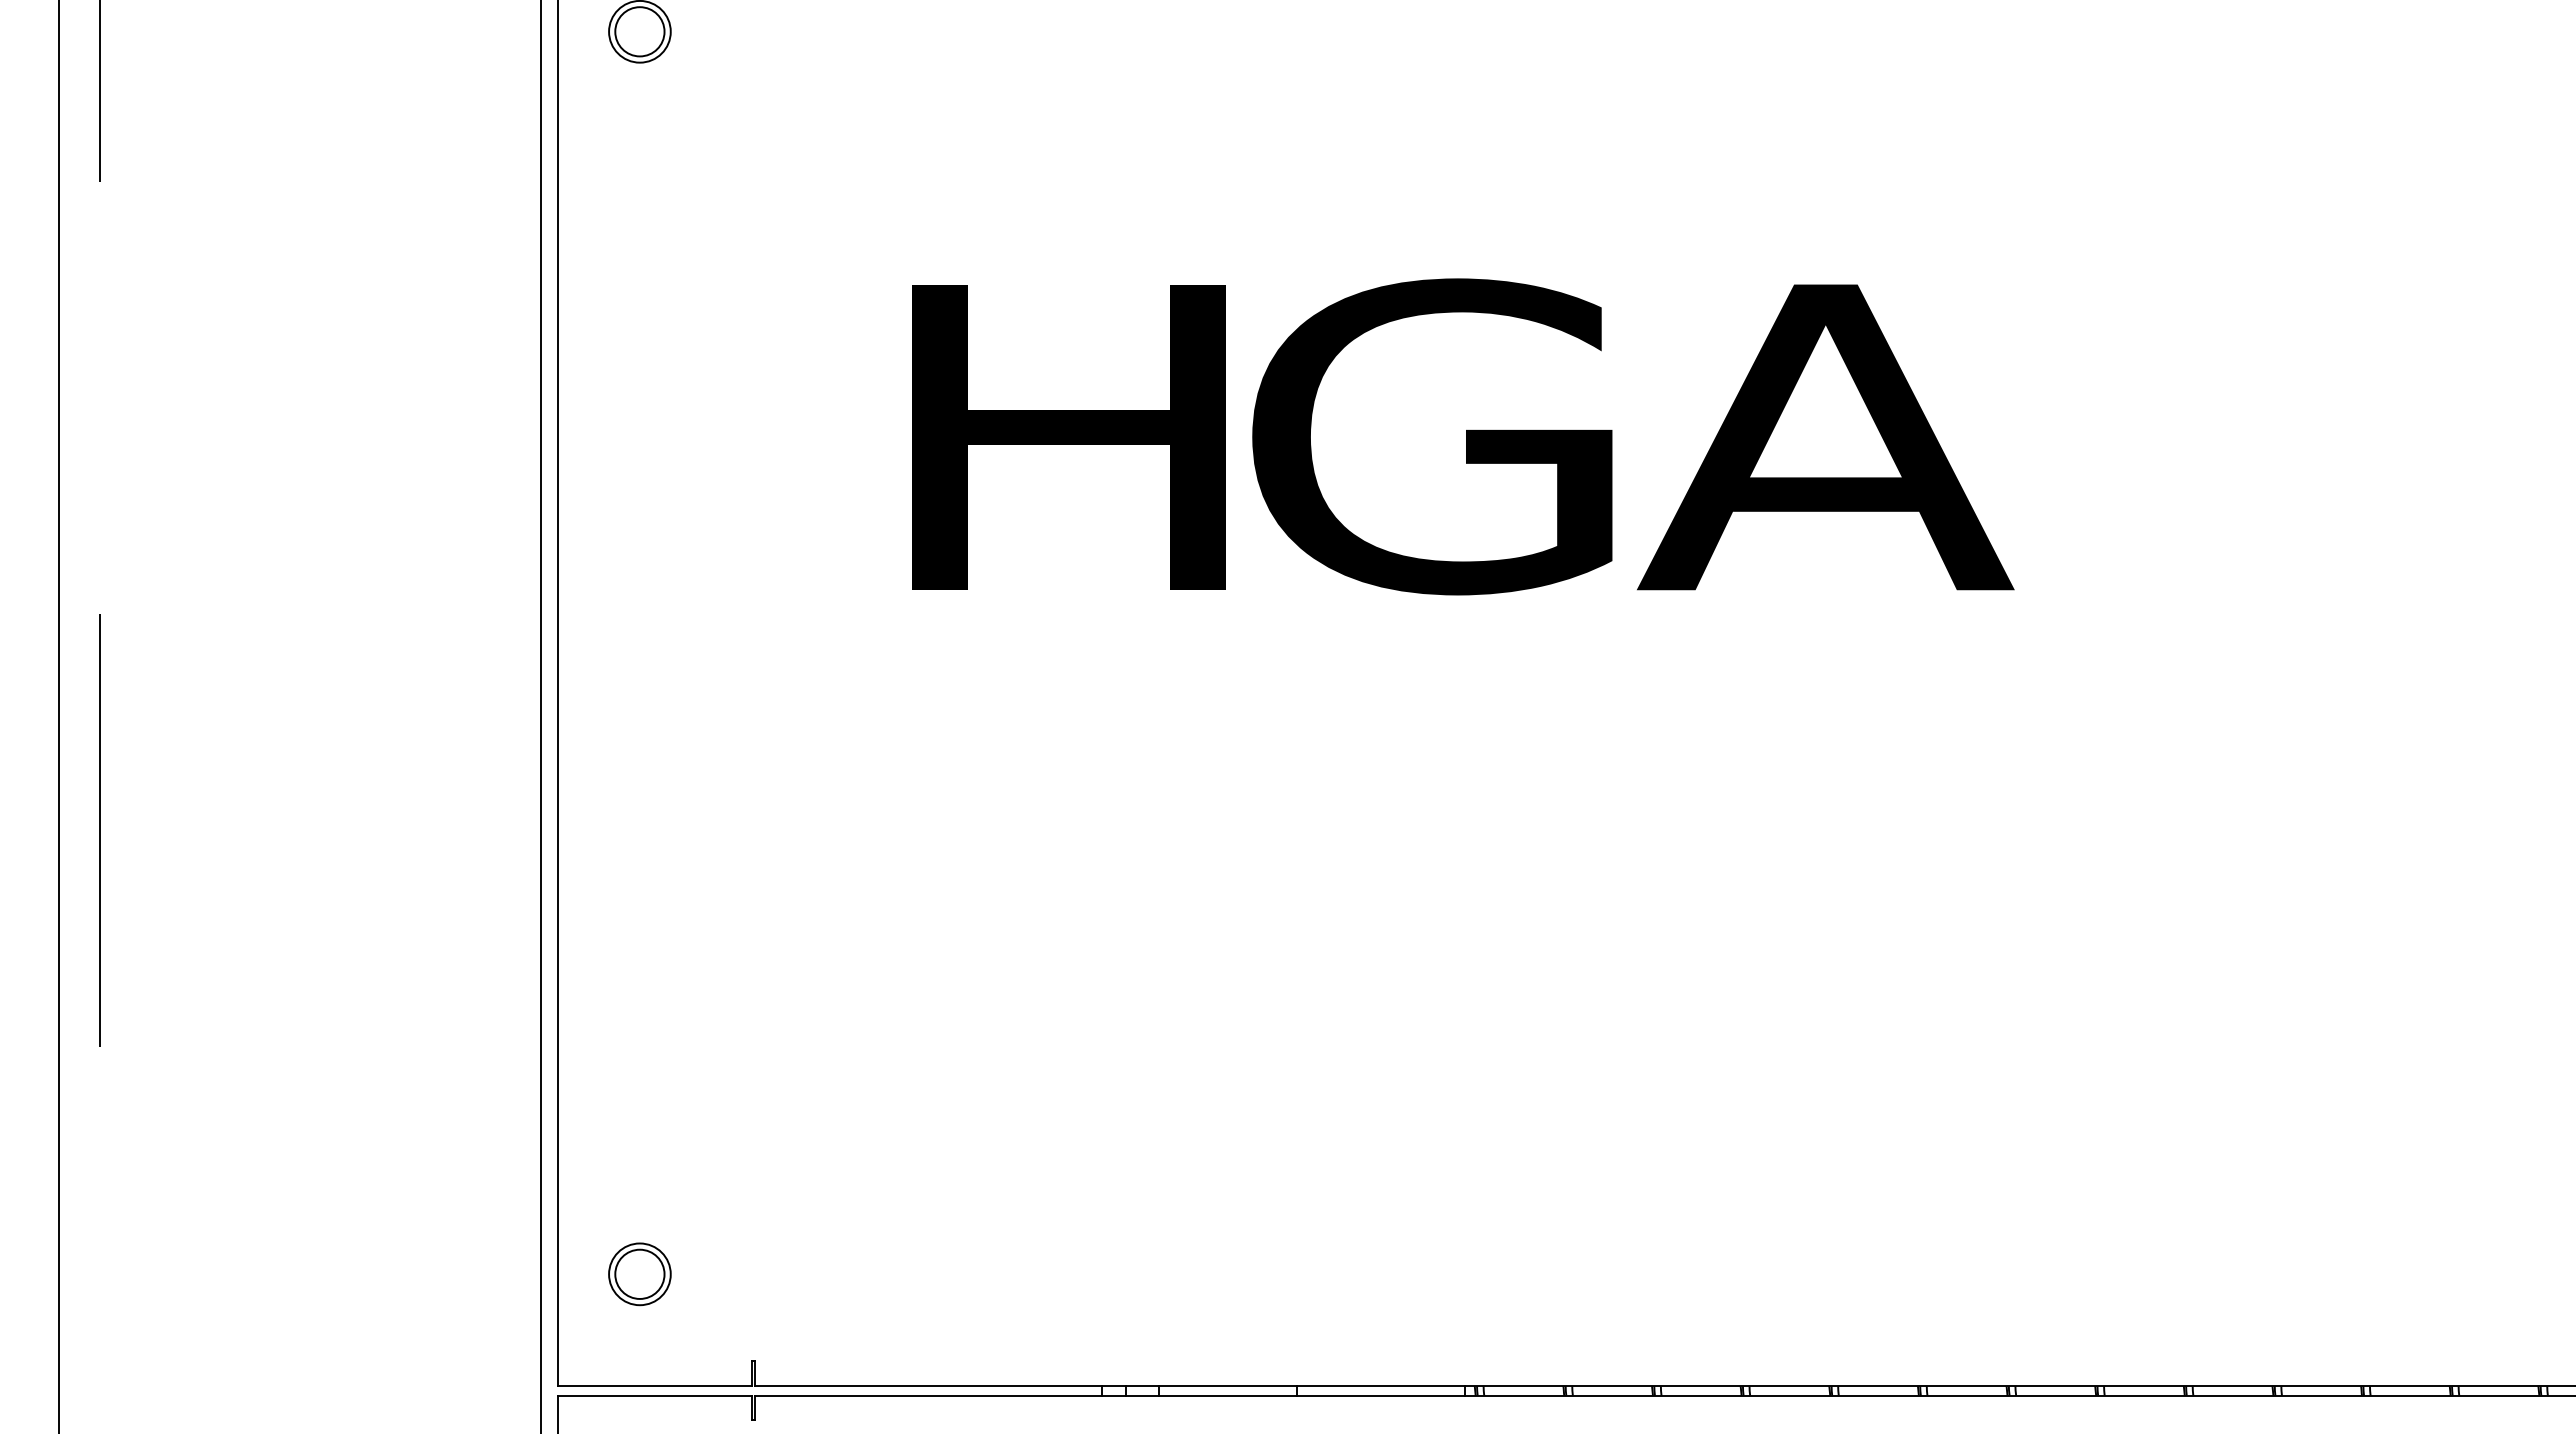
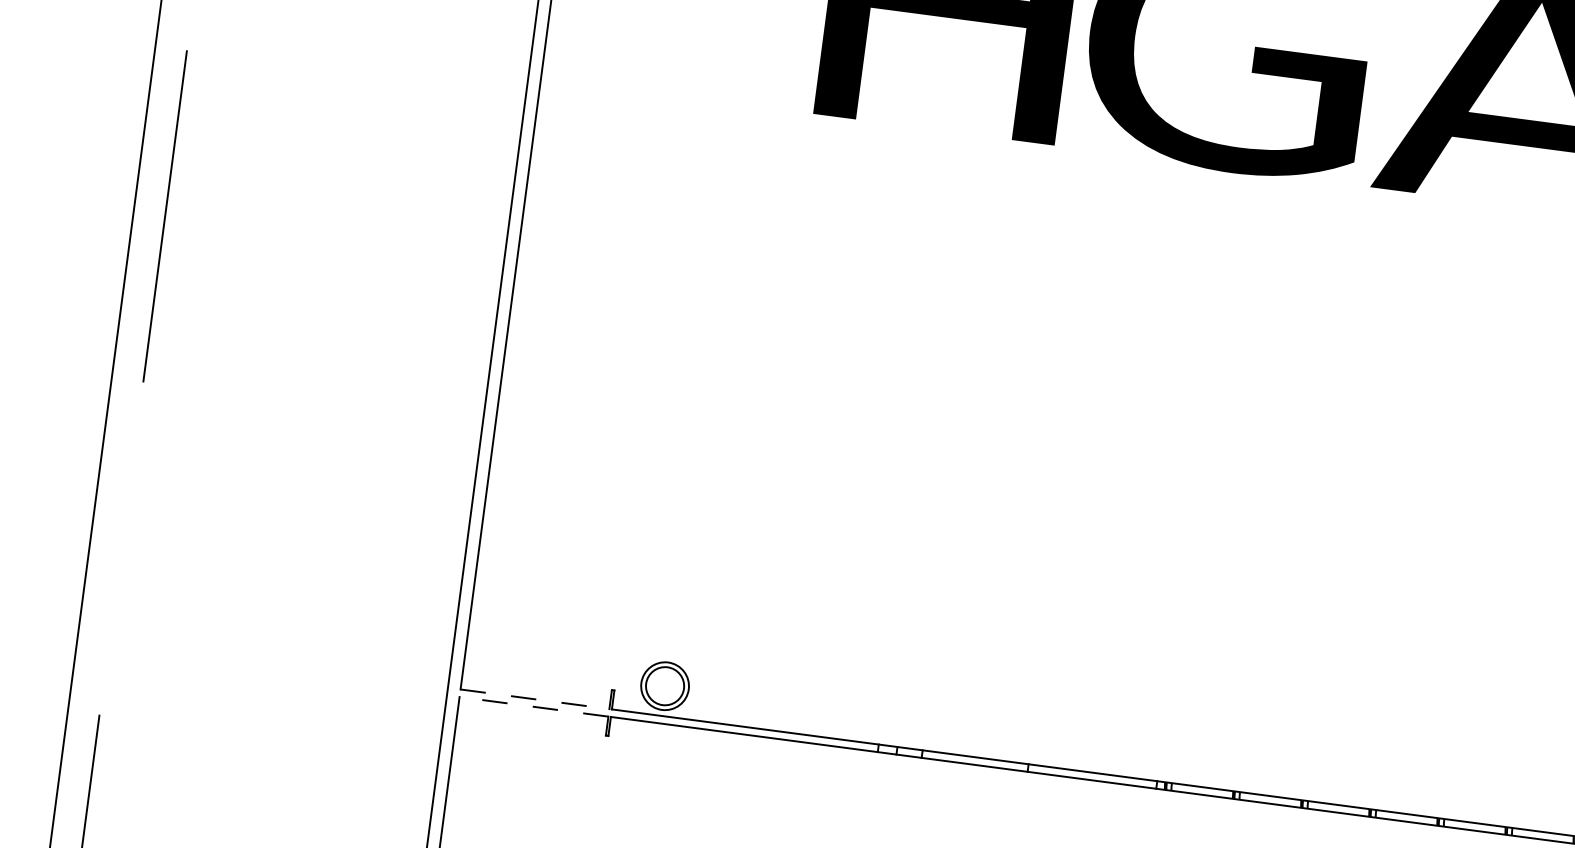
part: (639, 1274) -> (664, 686), moved
line: (654, 1385) -> (534, 698), solid -> dashed
line: (654, 1395) -> (533, 706), solid -> dashed

